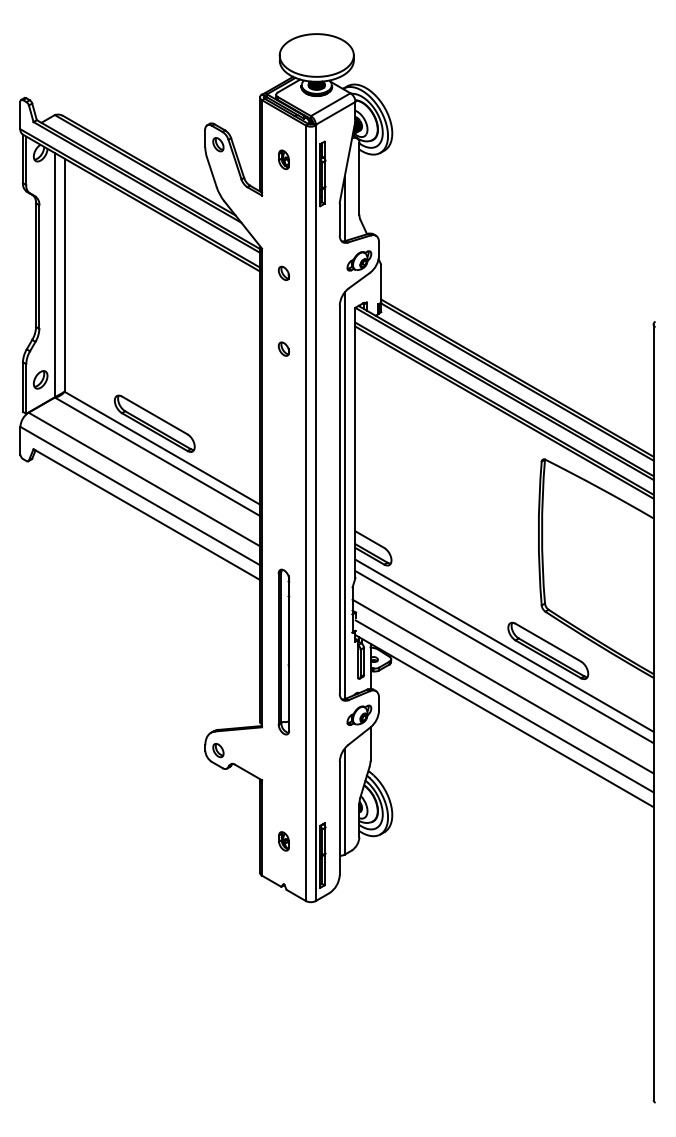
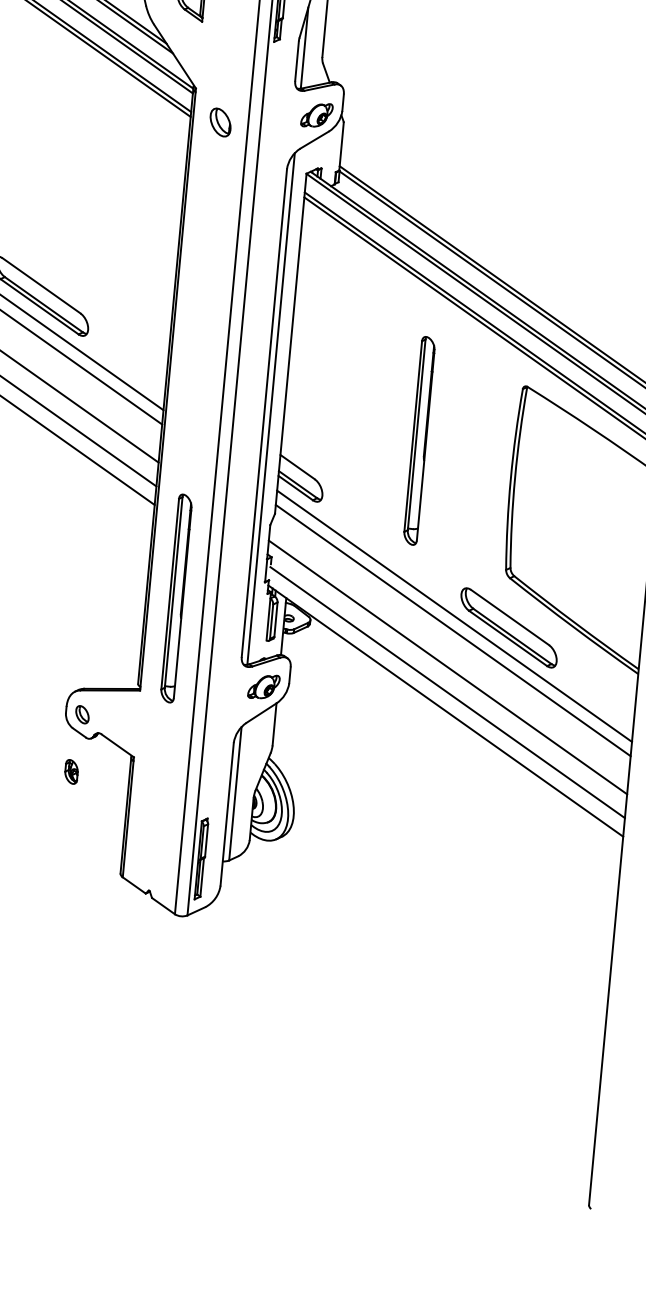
part: (283, 272) -> (220, 120), size x1.6
part: (283, 348) -> (211, 216), removed
part: (463, 509) -> (418, 440), added
part: (283, 841) -> (70, 771), moved

